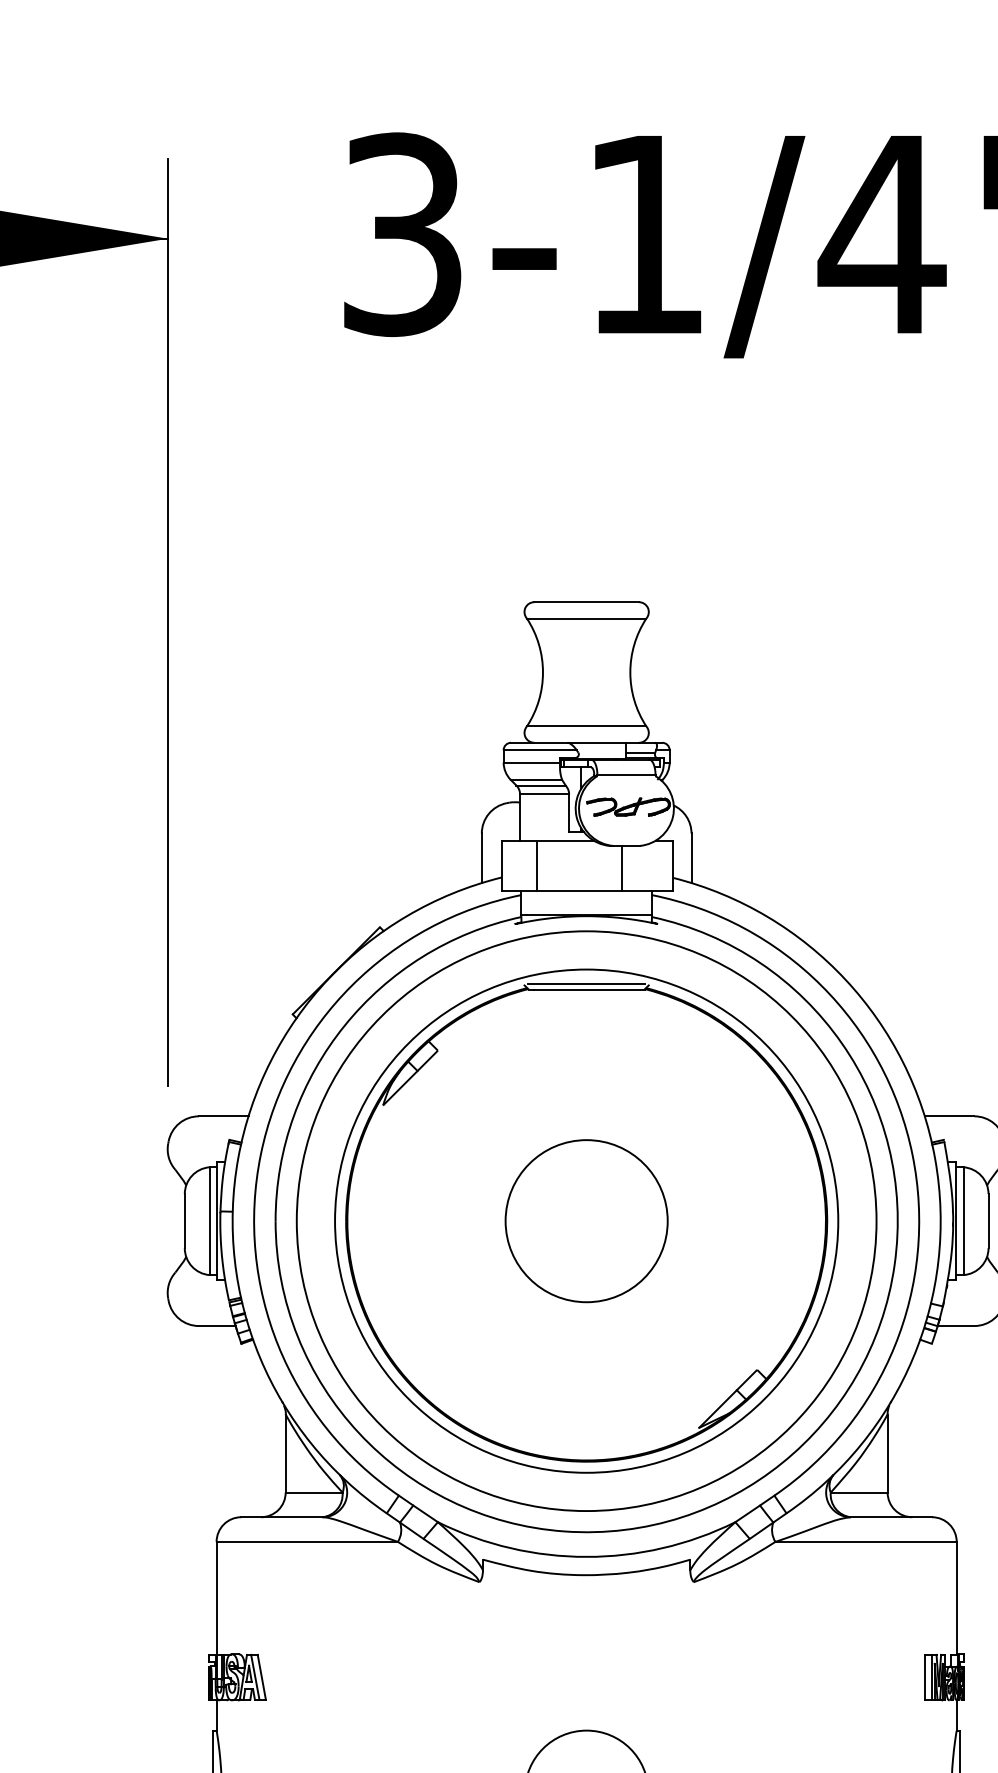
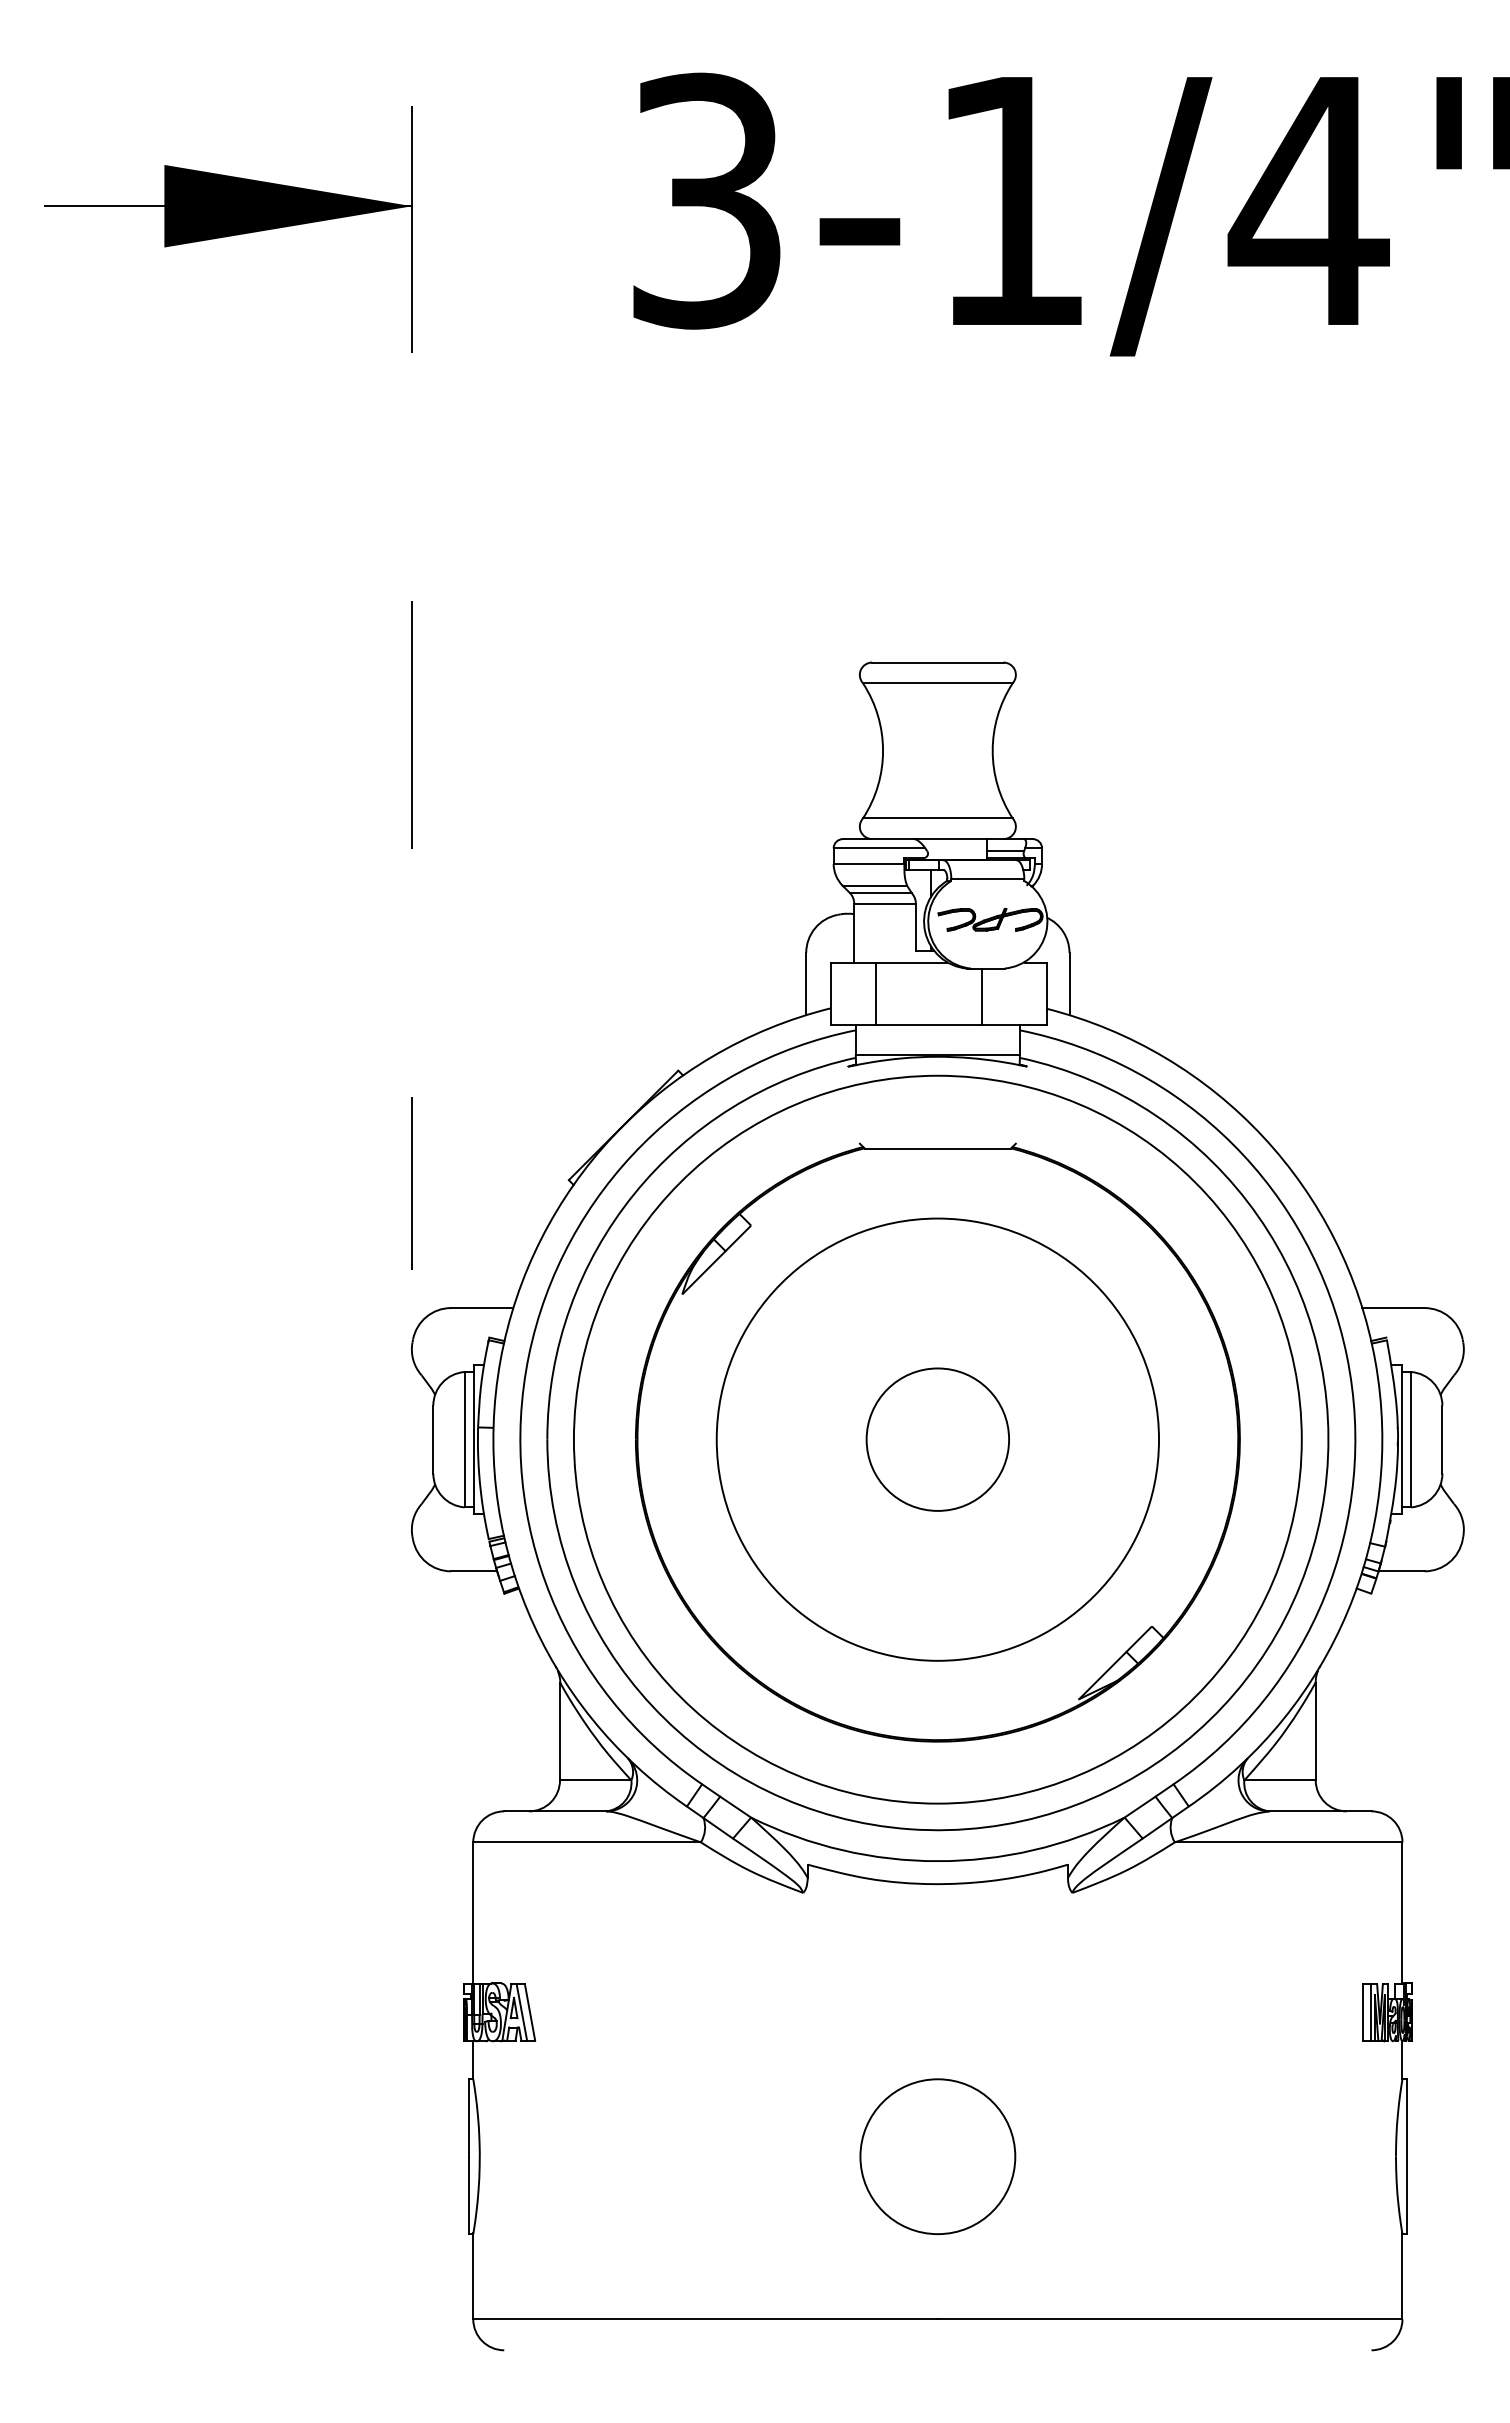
line: (168, 622) -> (412, 688), solid -> dashed
line: (586, 984) -> (937, 1142), removed
circle: (586, 1221) -> (937, 1439), size x0.7
circle: (586, 1221) -> (937, 1439), size x0.7

